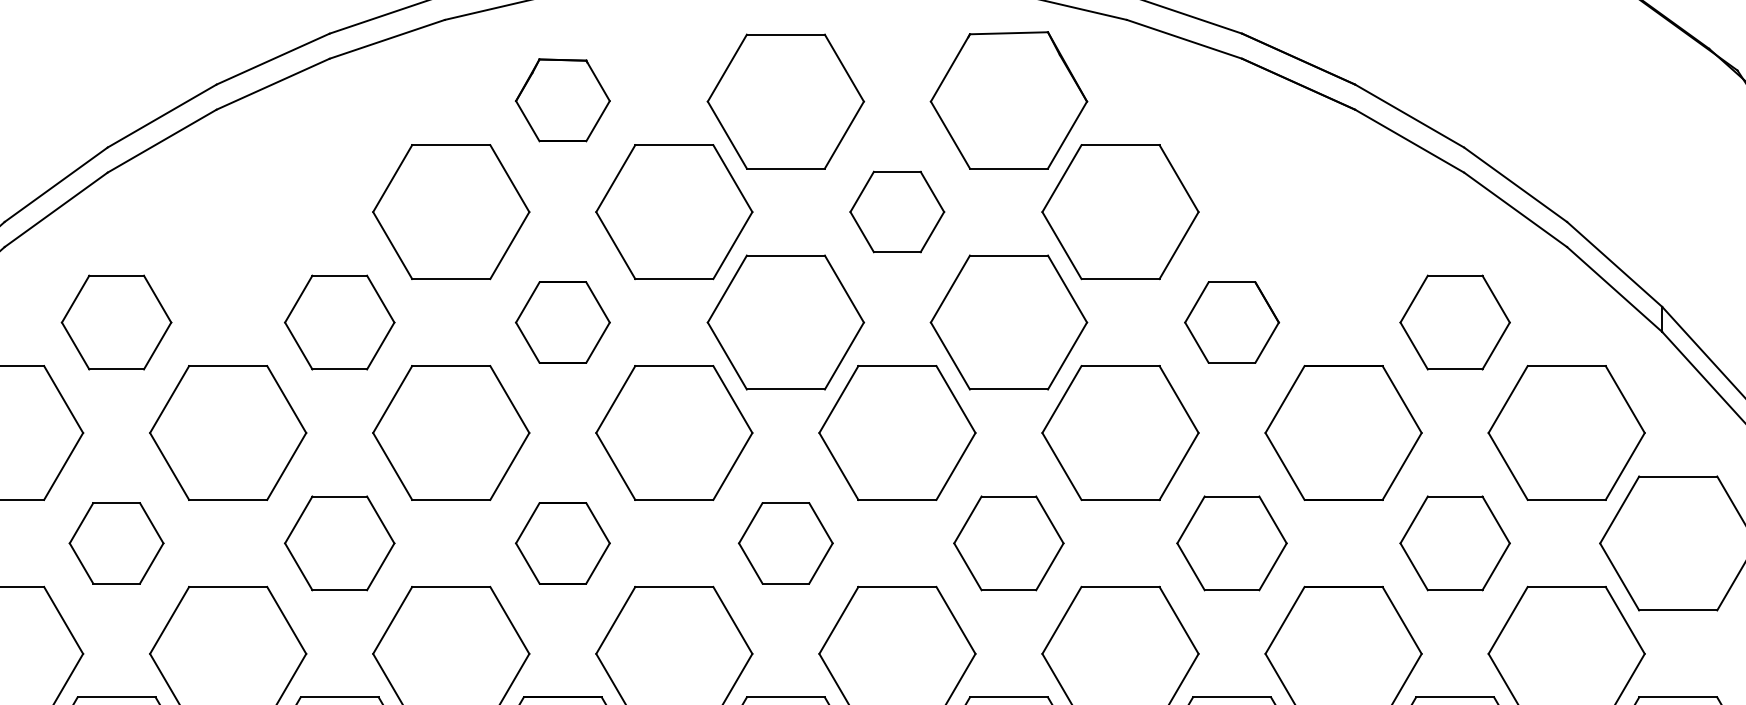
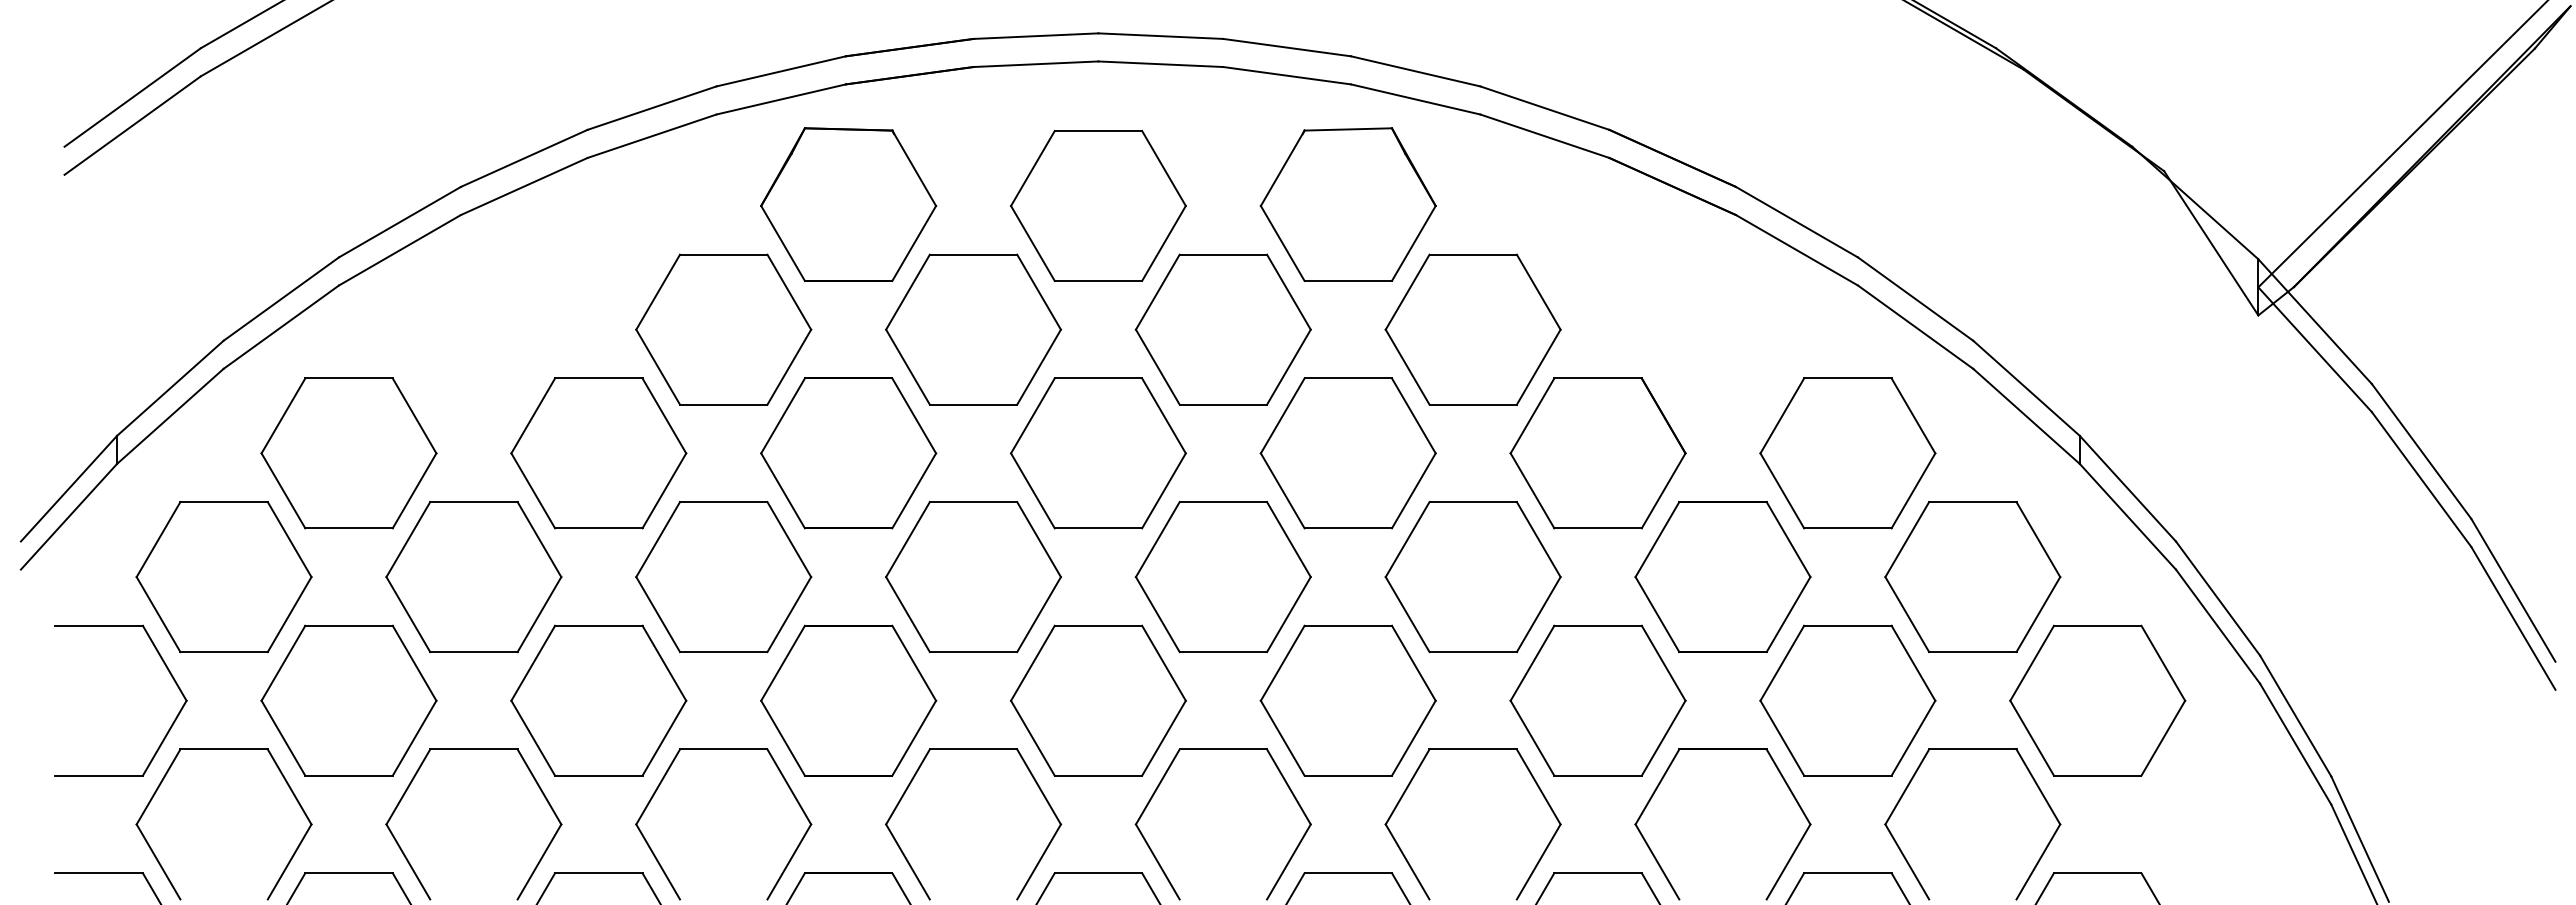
part: (562, 100) -> (848, 204), size x1.67
part: (896, 211) -> (1222, 329), size x1.67
part: (116, 322) -> (348, 453), size x1.43
part: (339, 322) -> (598, 453), size x1.43
part: (562, 322) -> (848, 453), size x1.67
part: (1231, 322) -> (1597, 453), size x1.67
part: (1454, 322) -> (1847, 453), size x1.43
part: (116, 543) -> (348, 700), size x1.67
part: (339, 543) -> (598, 700), size x1.43
part: (562, 543) -> (848, 700), size x1.67
part: (785, 543) -> (1098, 700), size x1.67
part: (1008, 543) -> (1347, 700), size x1.43
part: (1231, 543) -> (1597, 700), size x1.43
part: (1454, 543) -> (1847, 700), size x1.43

